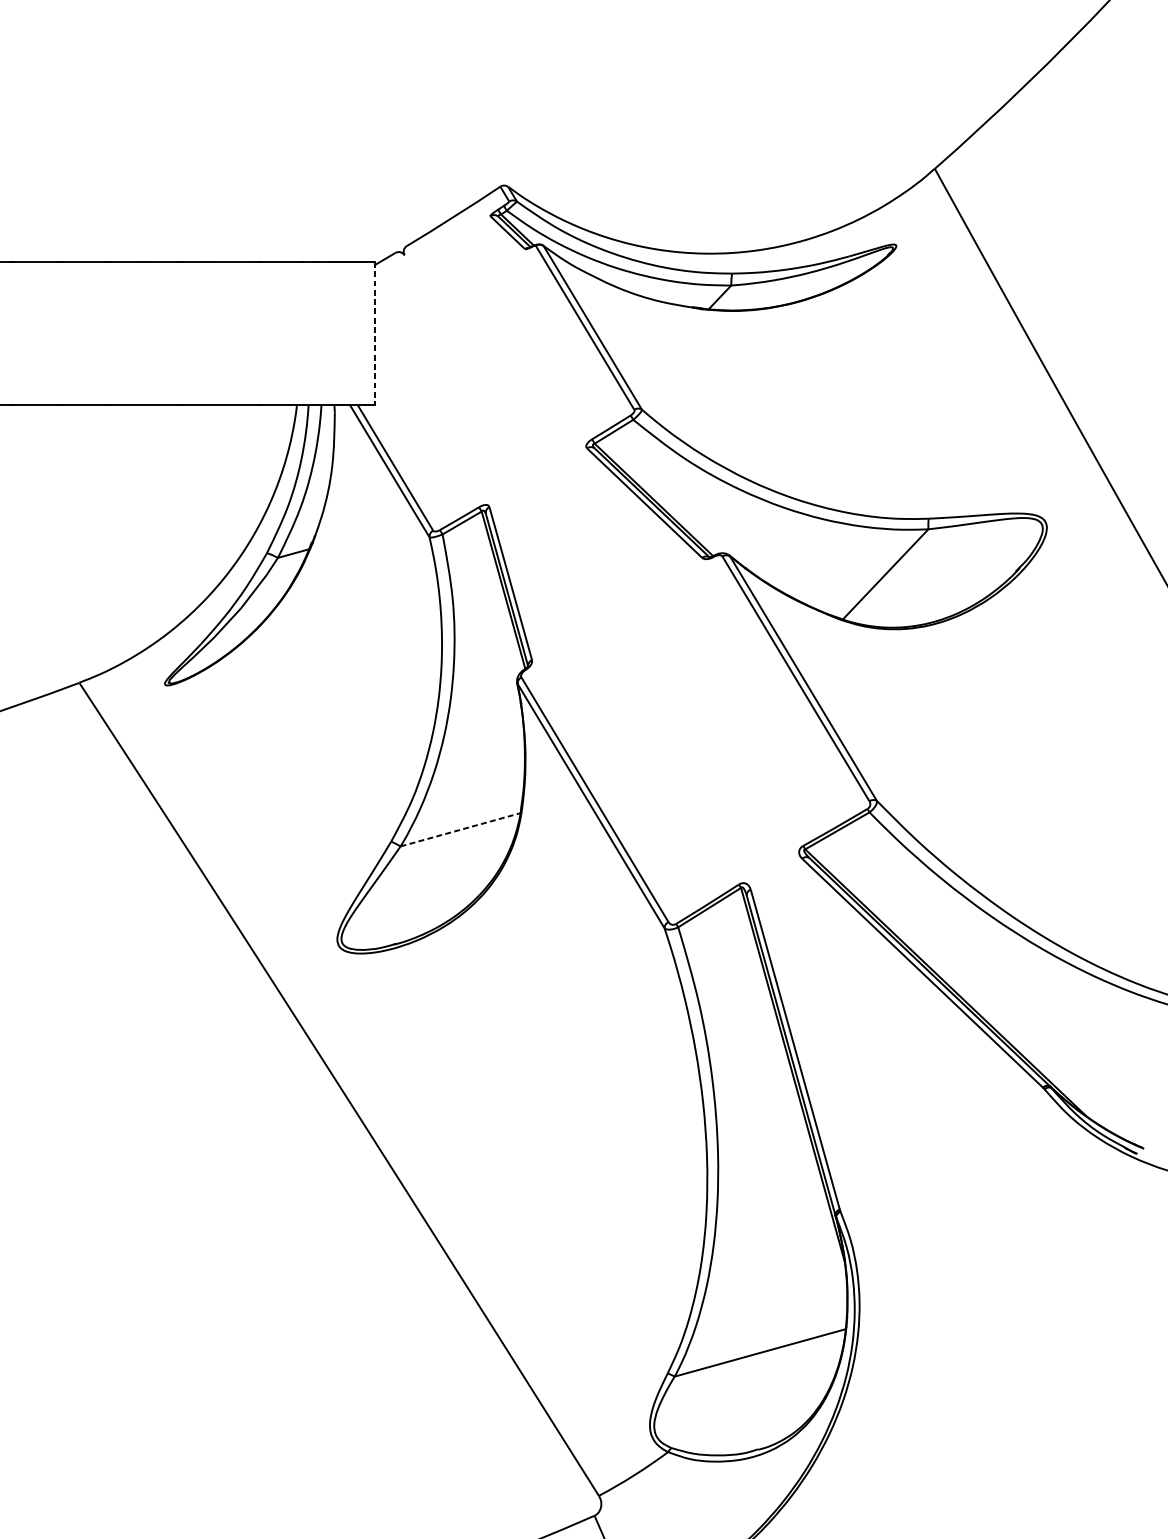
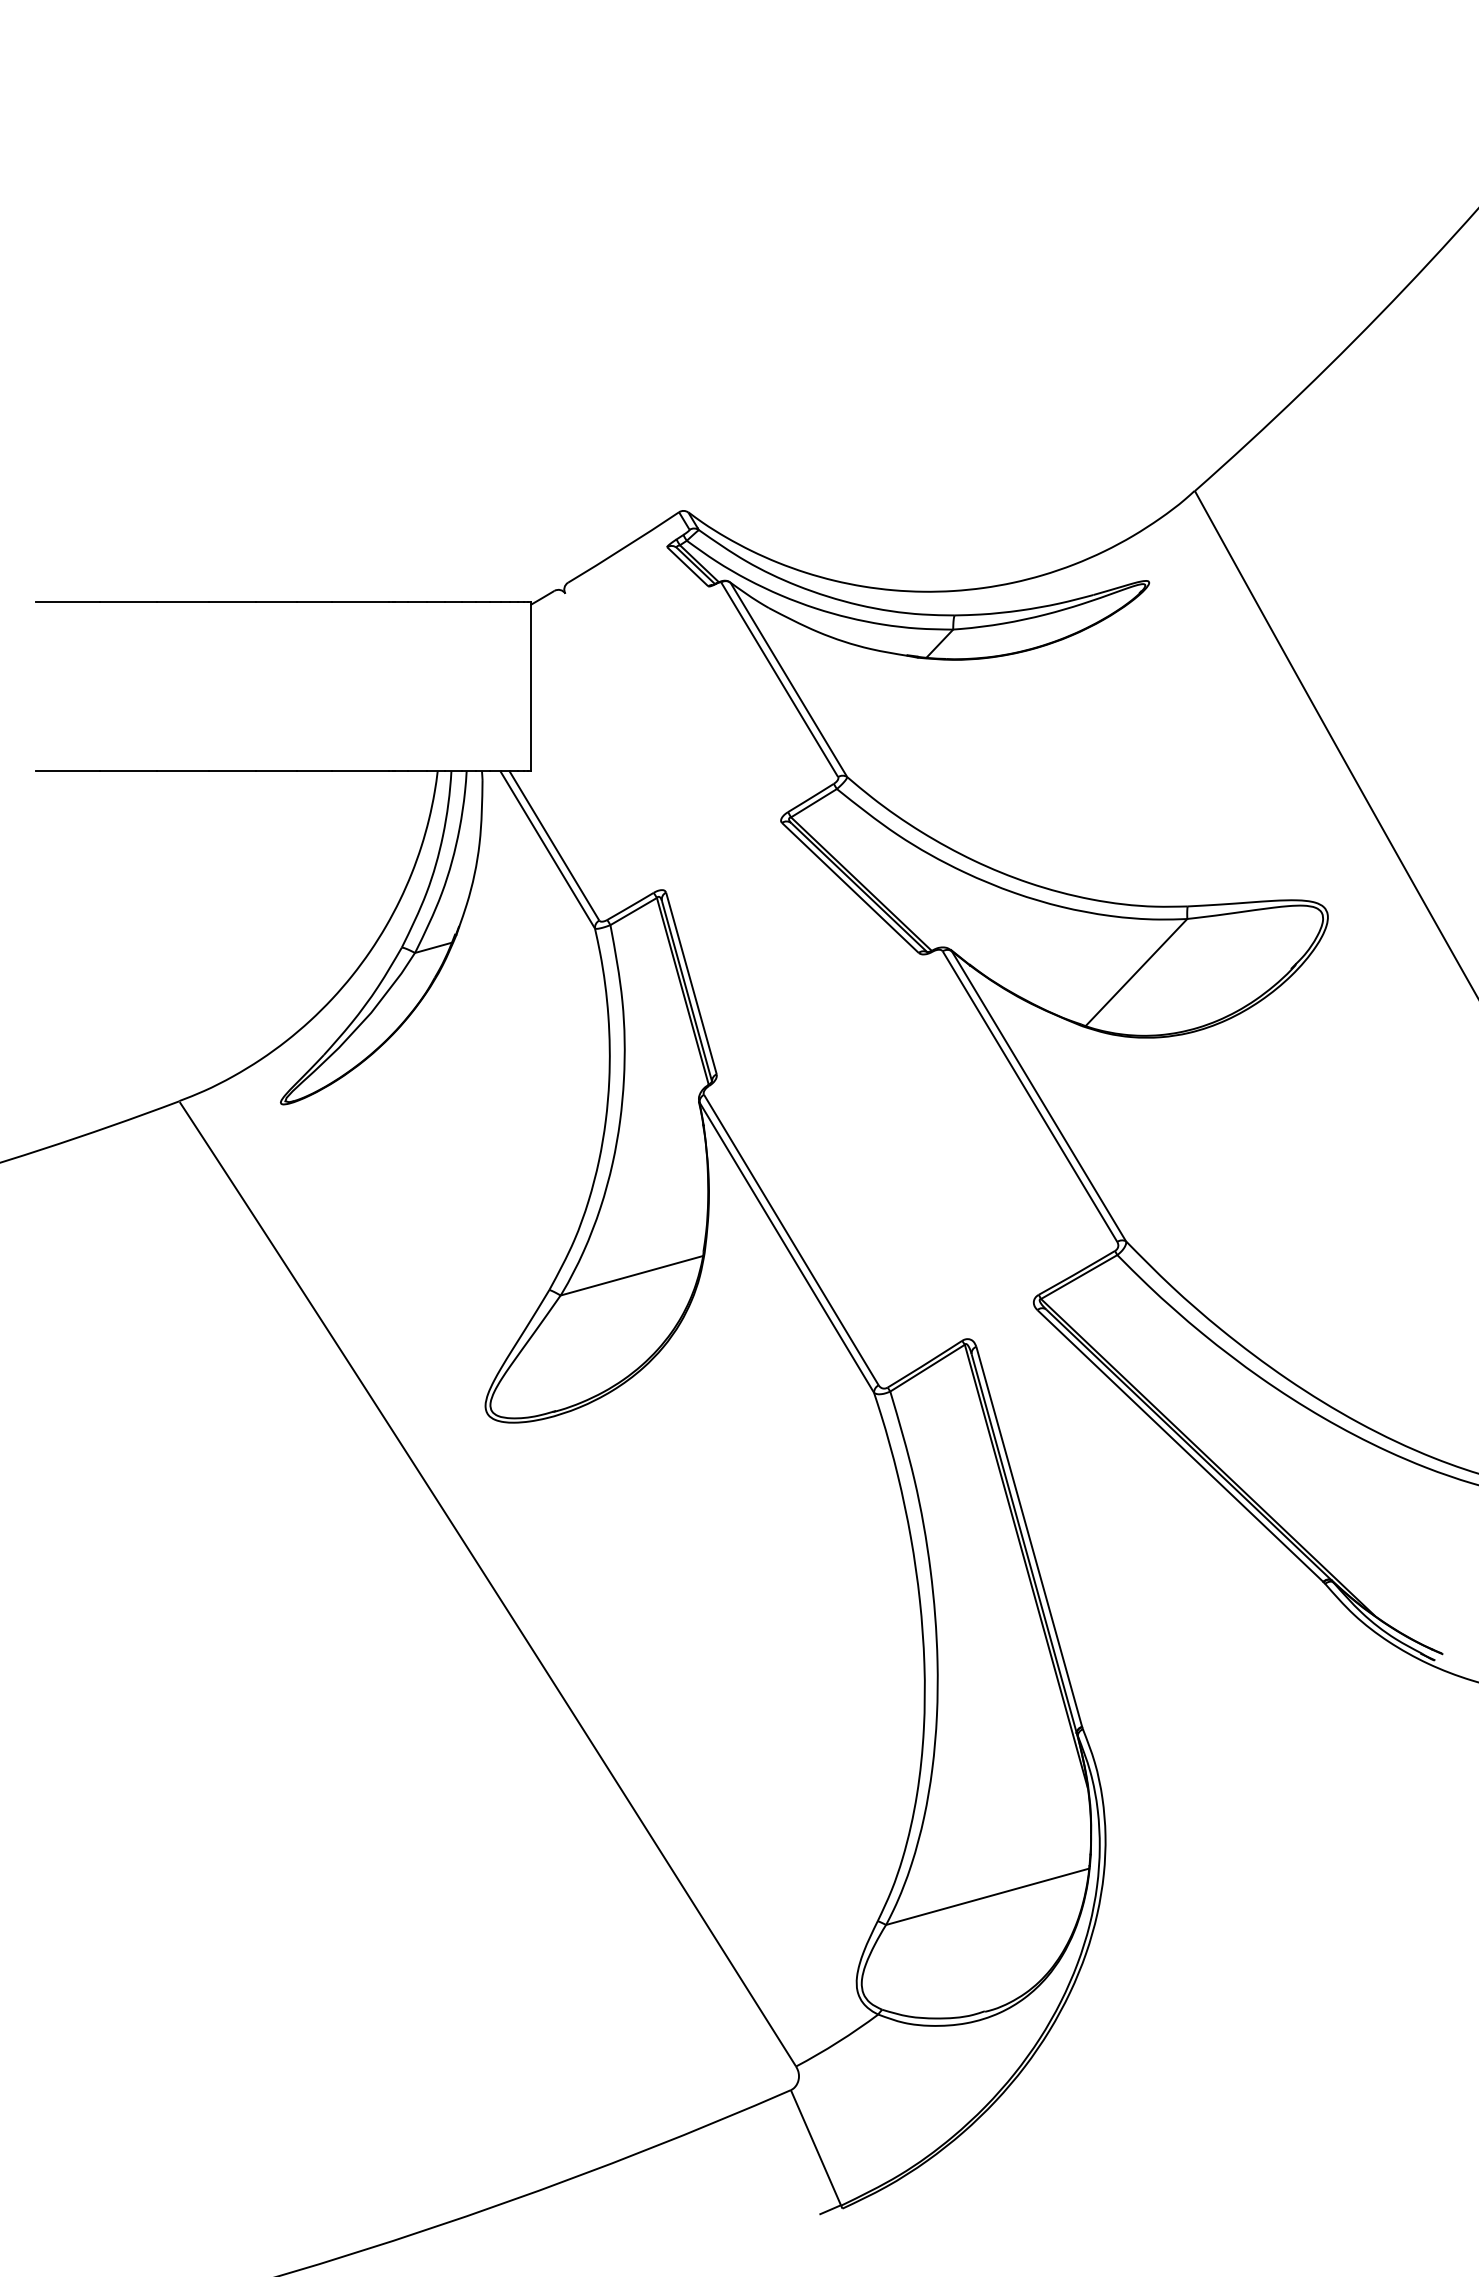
line: (375, 333) -> (530, 686), dashed -> solid
line: (460, 829) -> (631, 1275), dashed -> solid

